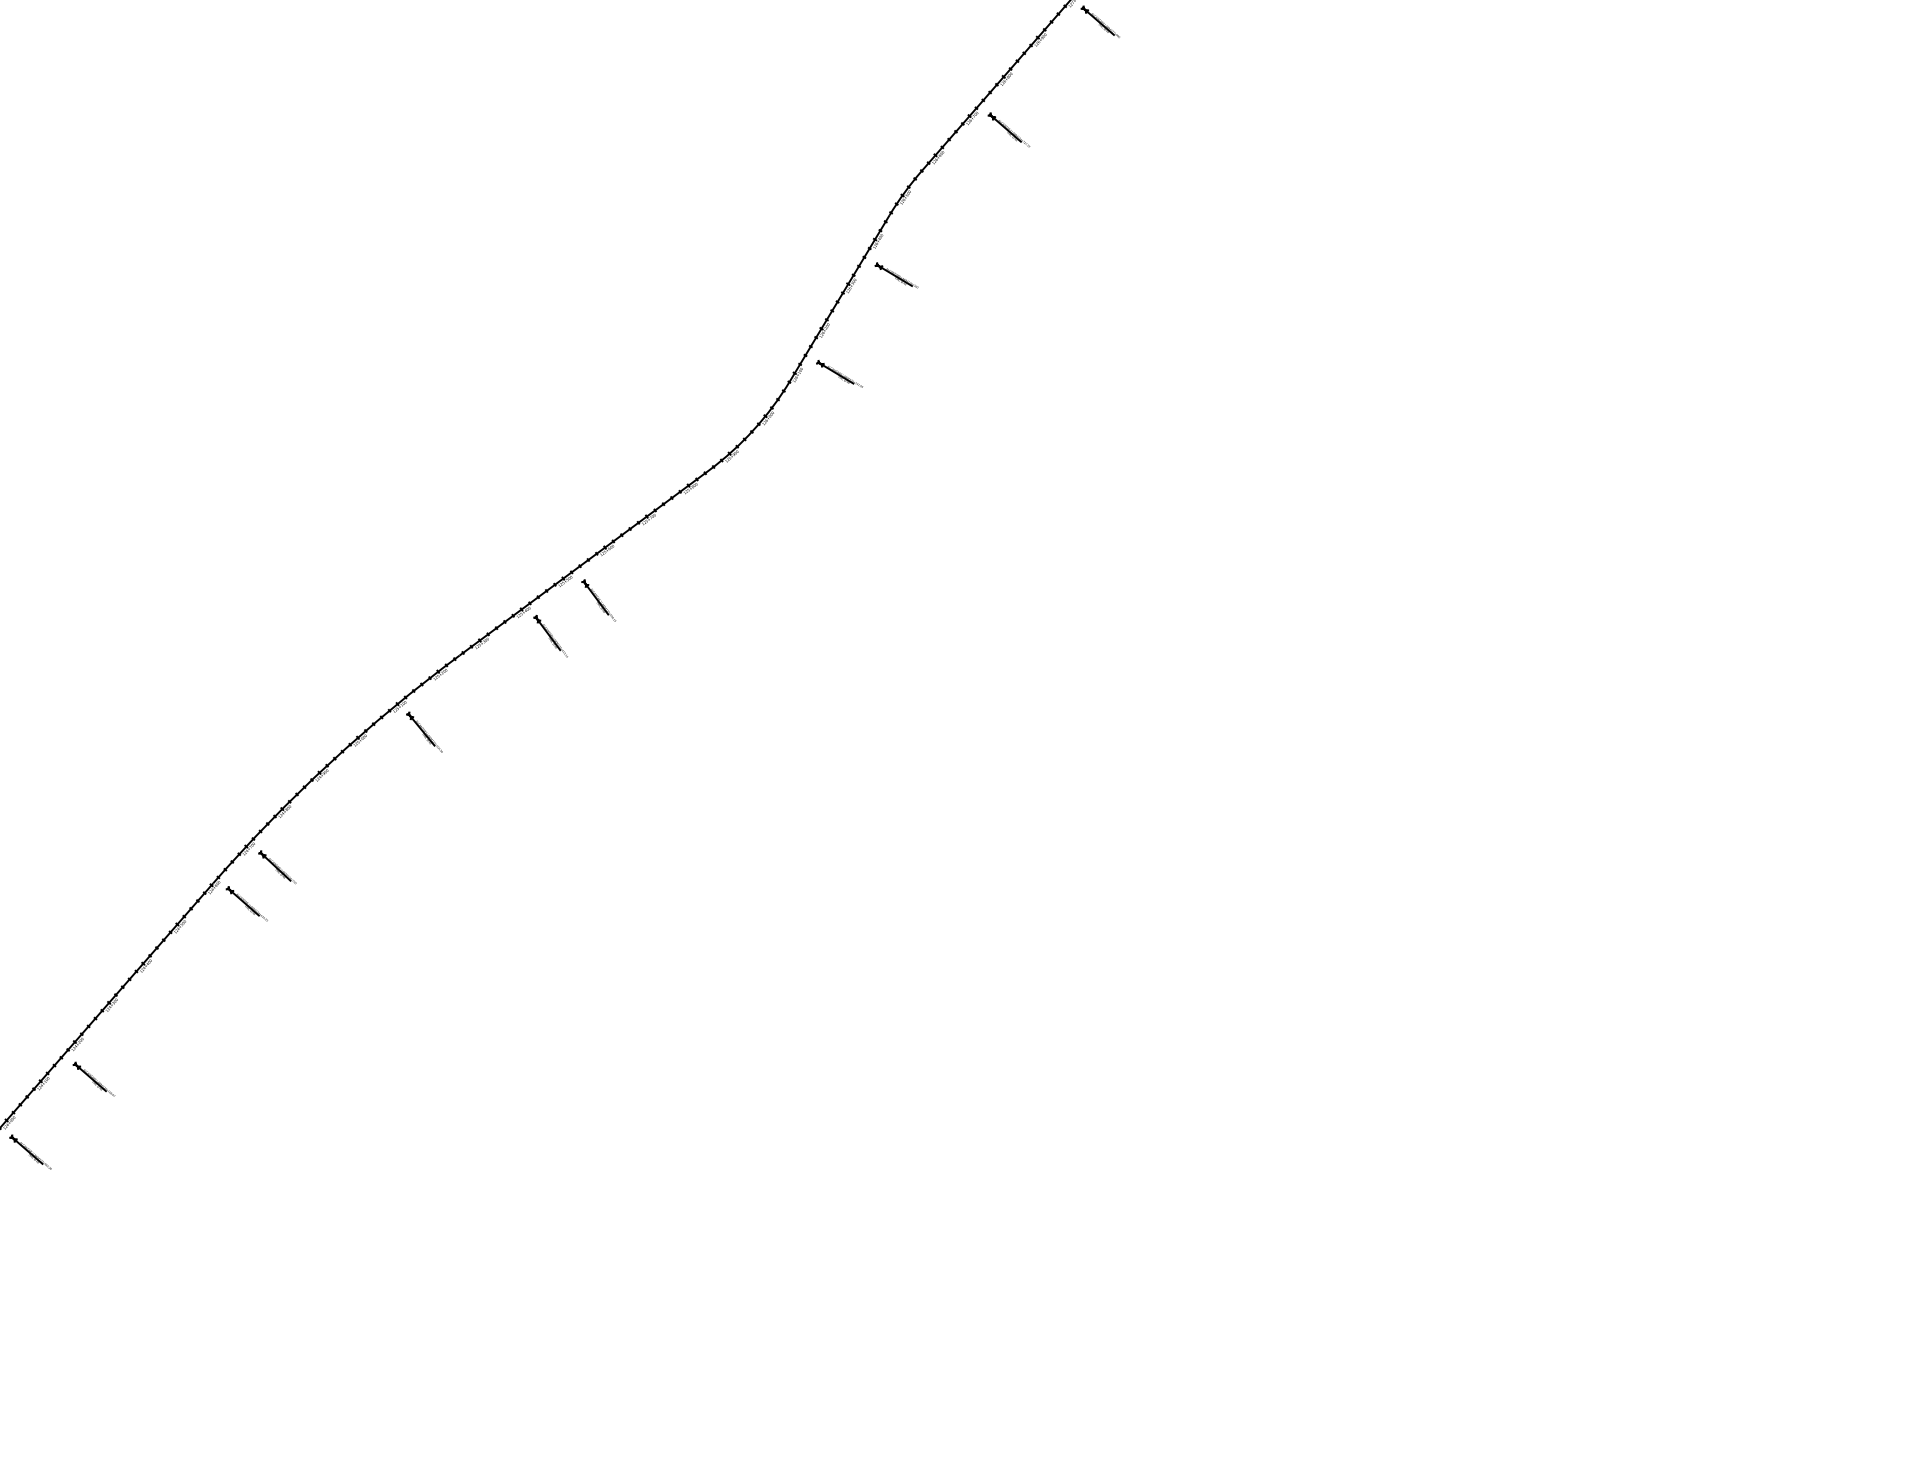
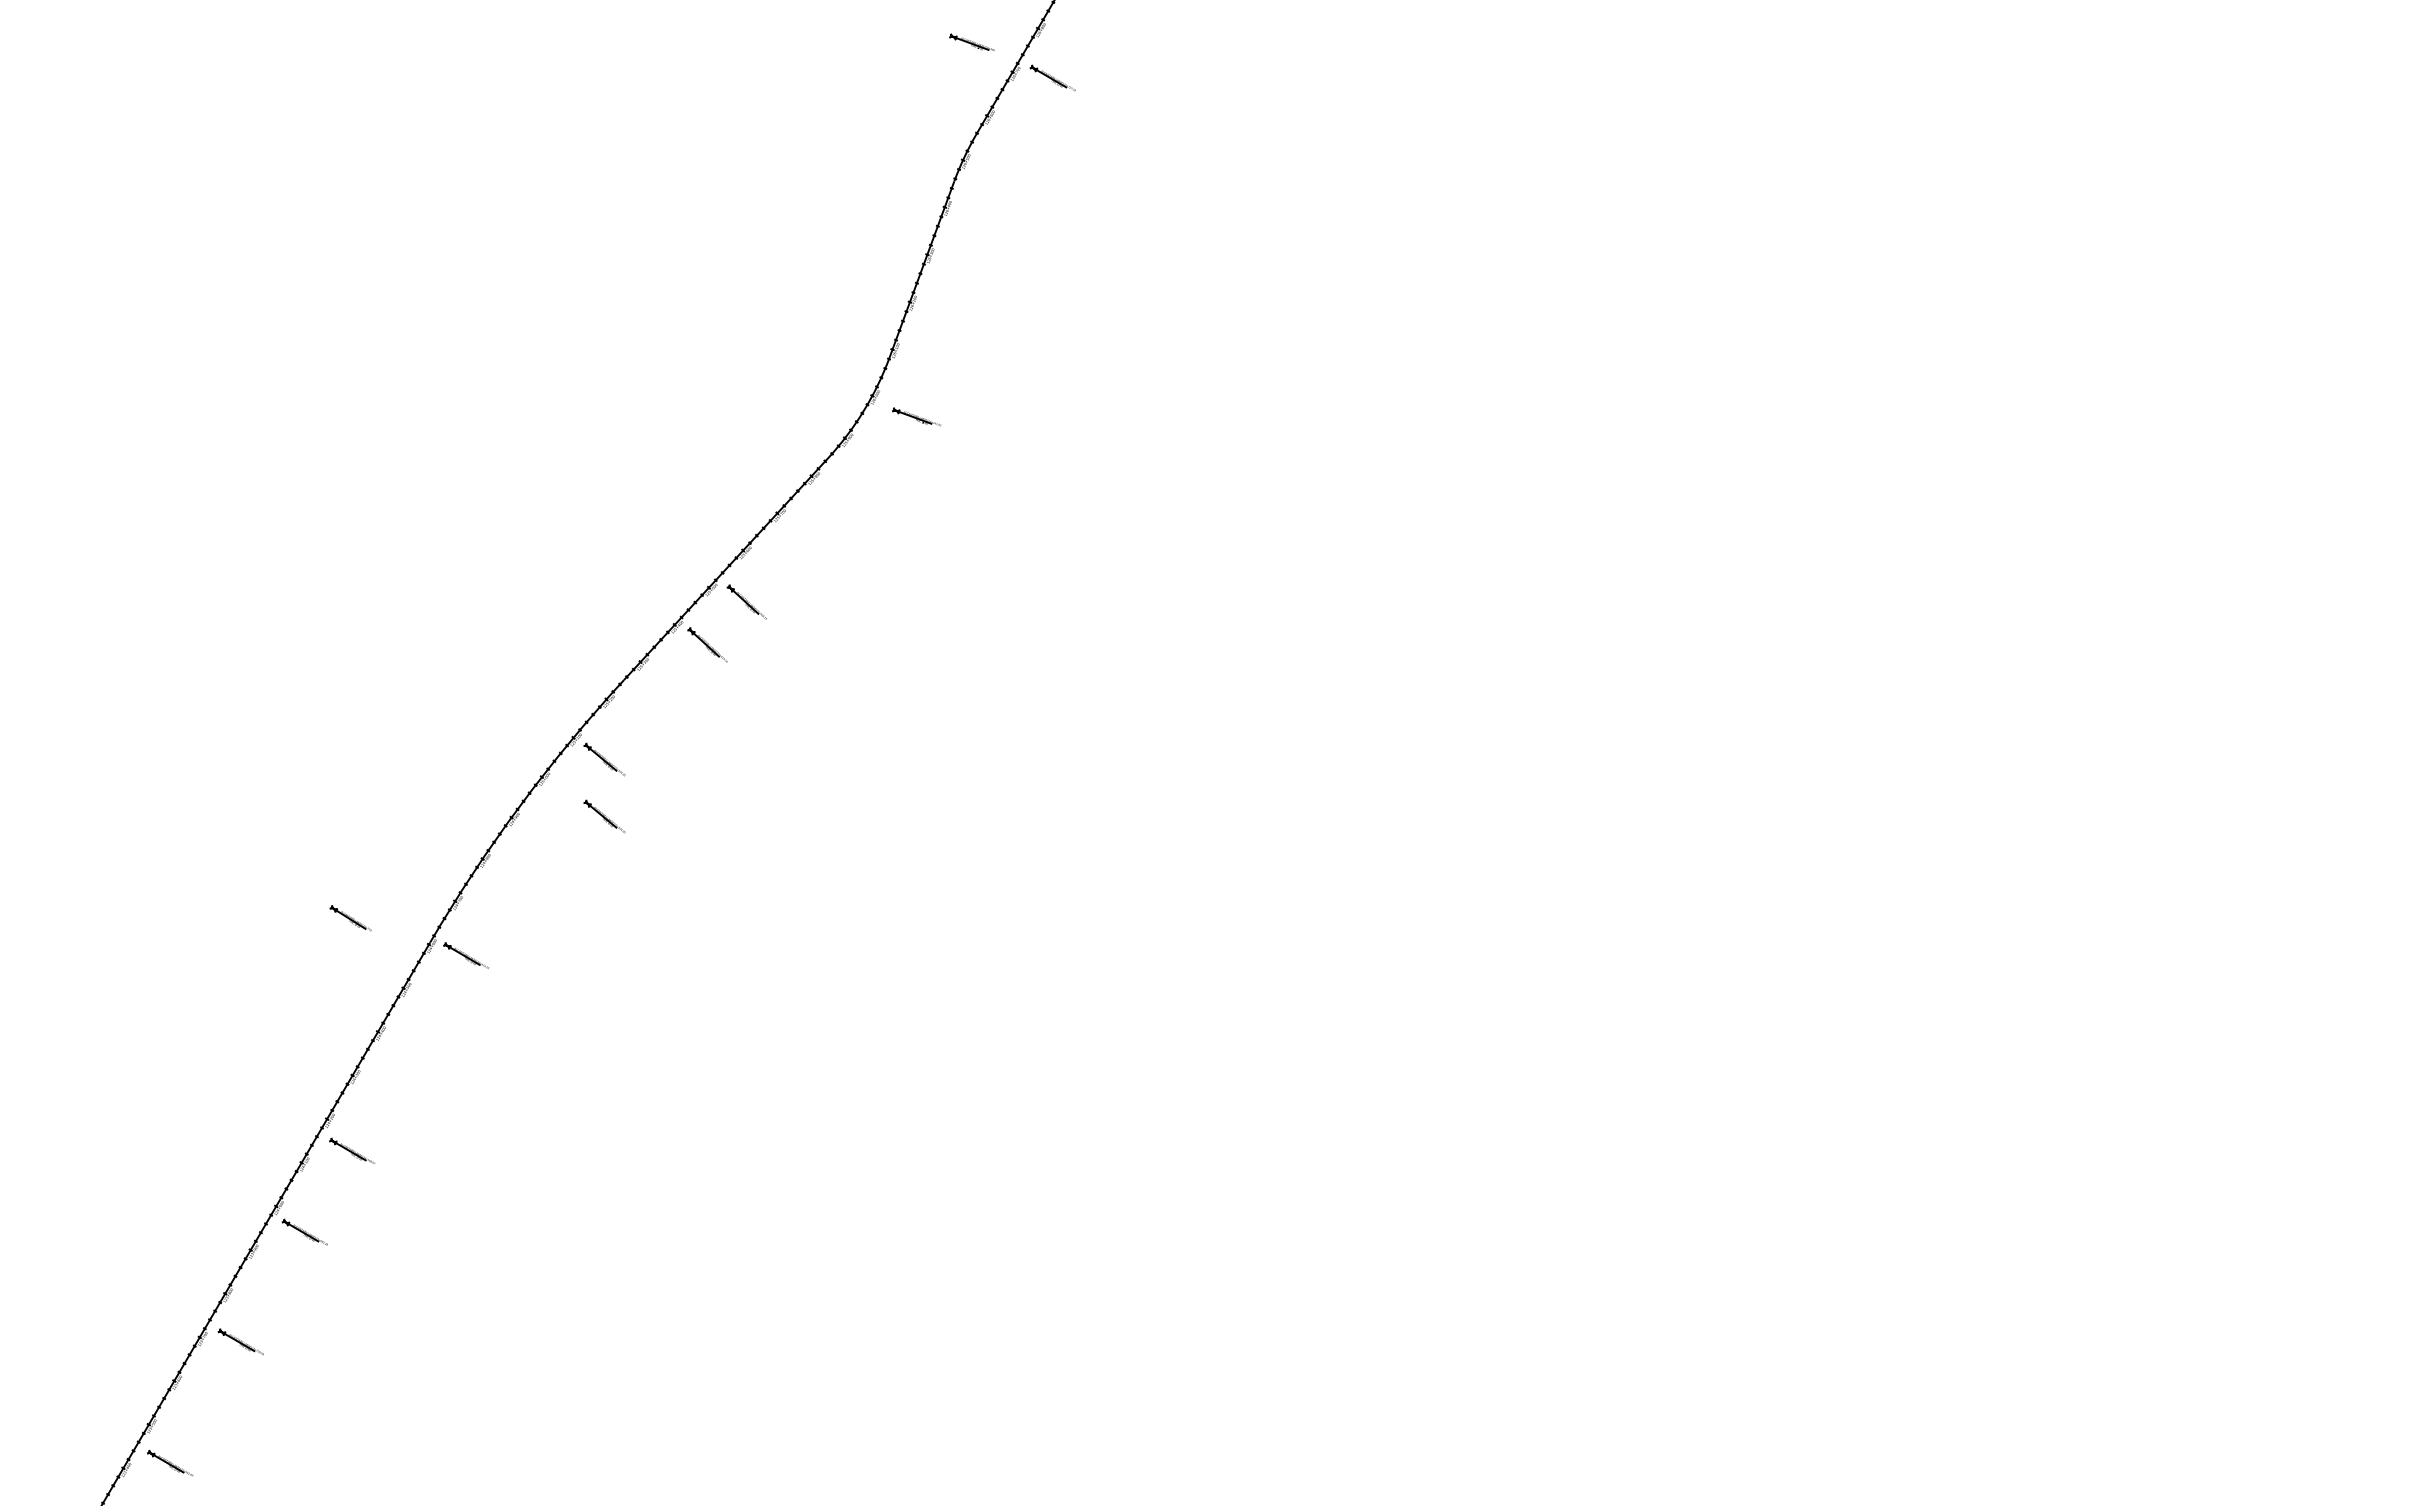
part: (896, 274) -> (971, 41), moved
part: (839, 373) -> (916, 416), moved
part: (413, 789) -> (604, 816), added
part: (277, 867) -> (350, 918), moved

